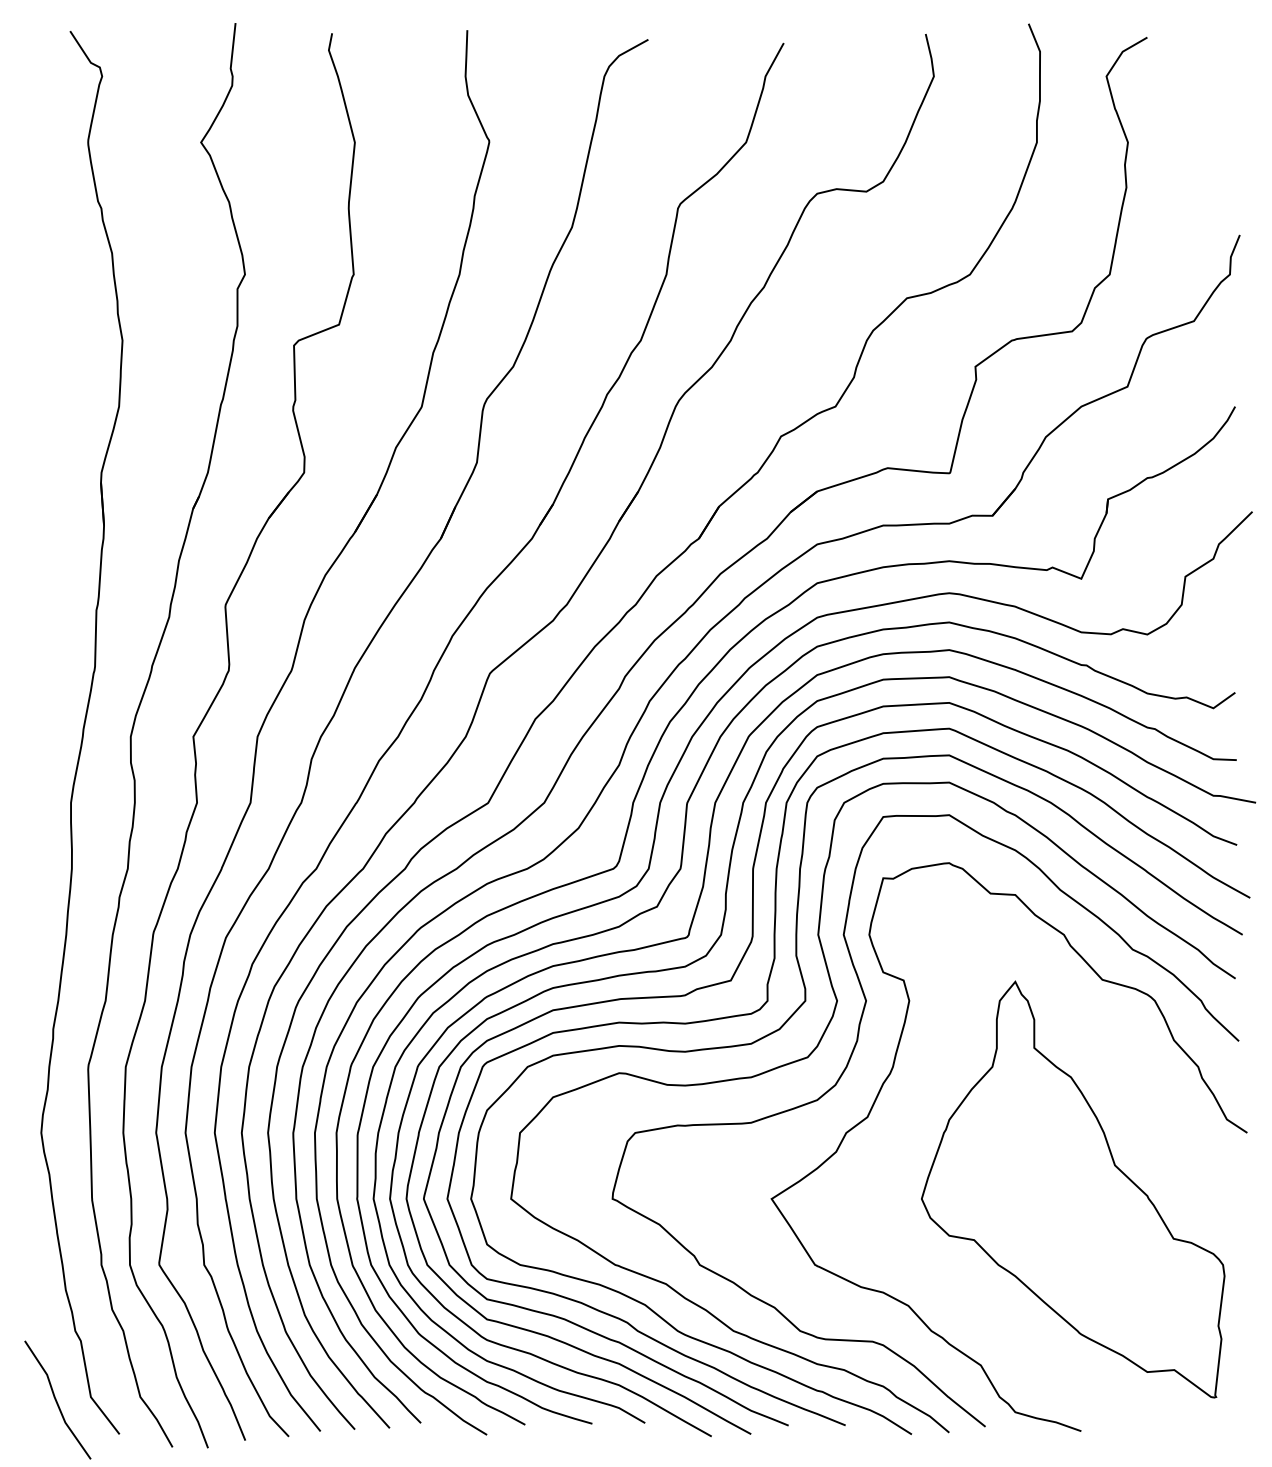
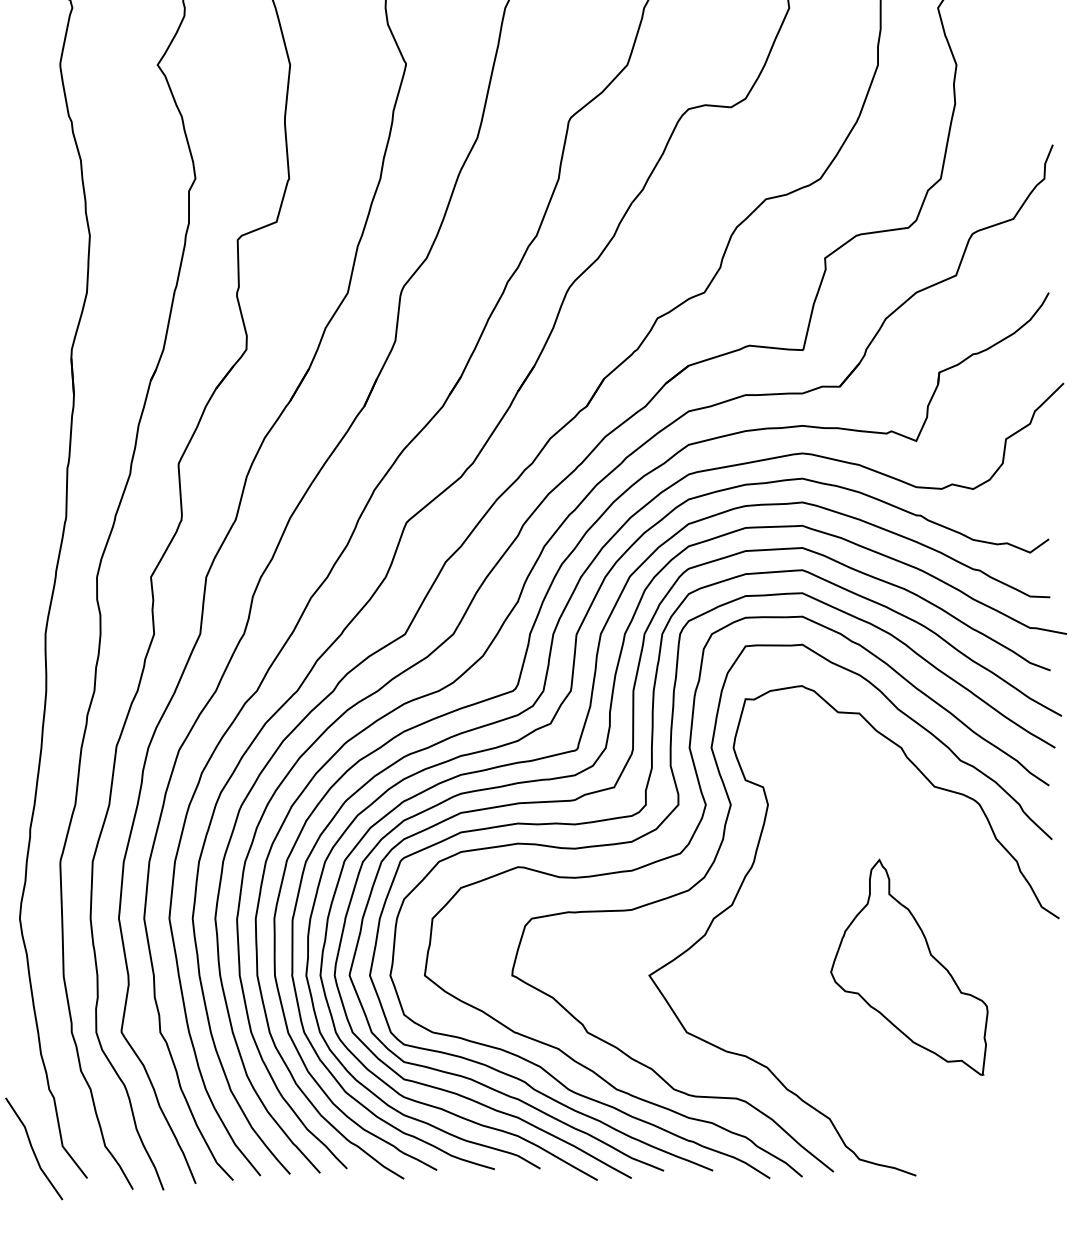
part: (1073, 1189) -> (909, 967), size x0.6

